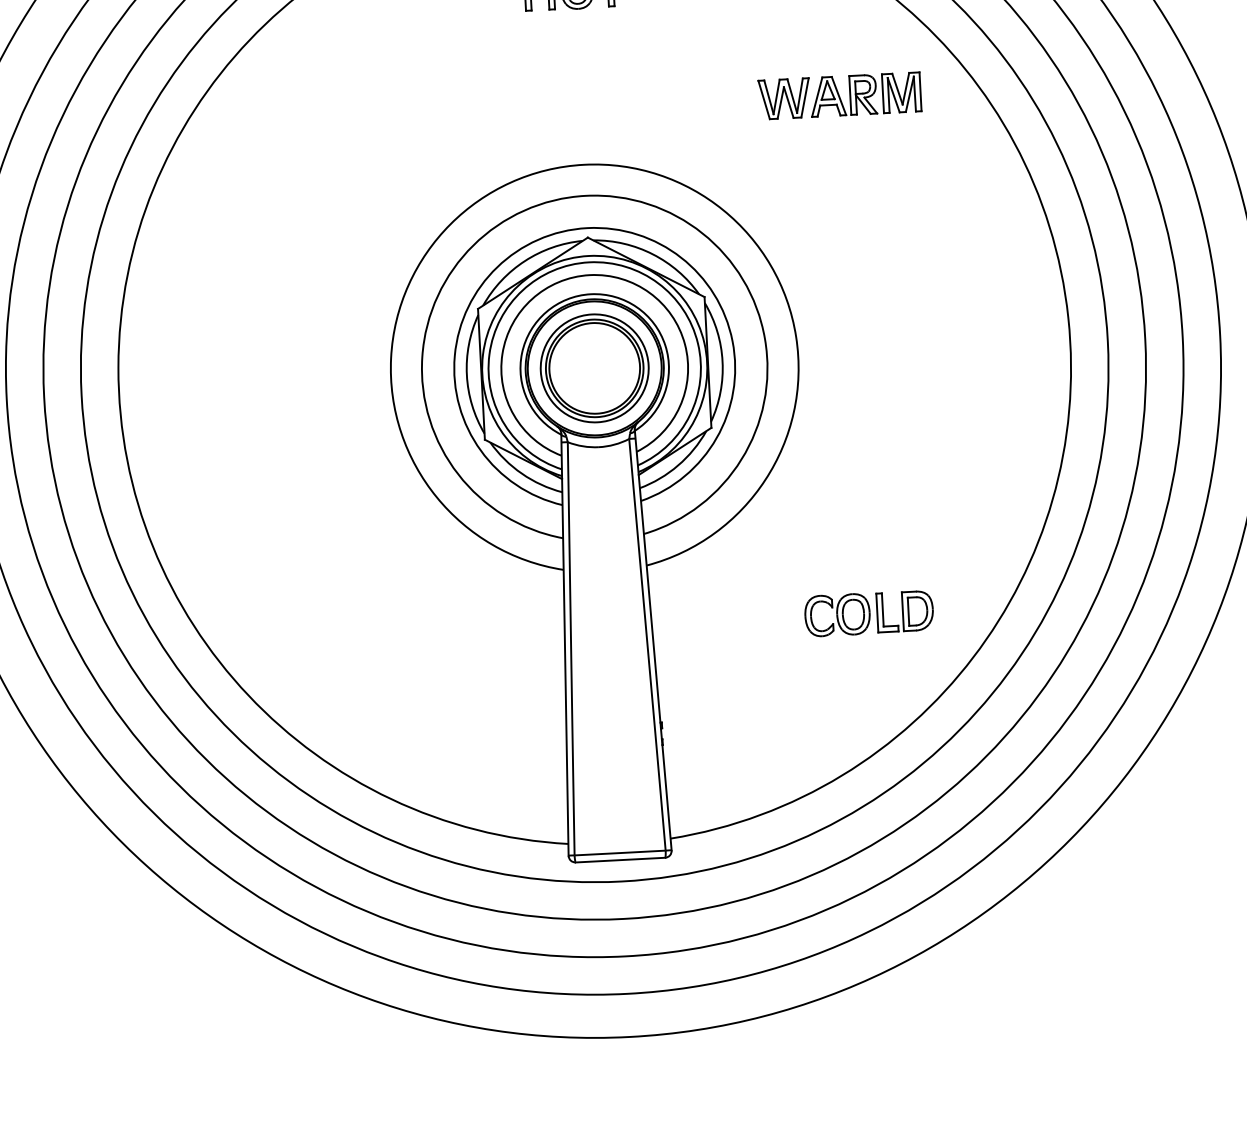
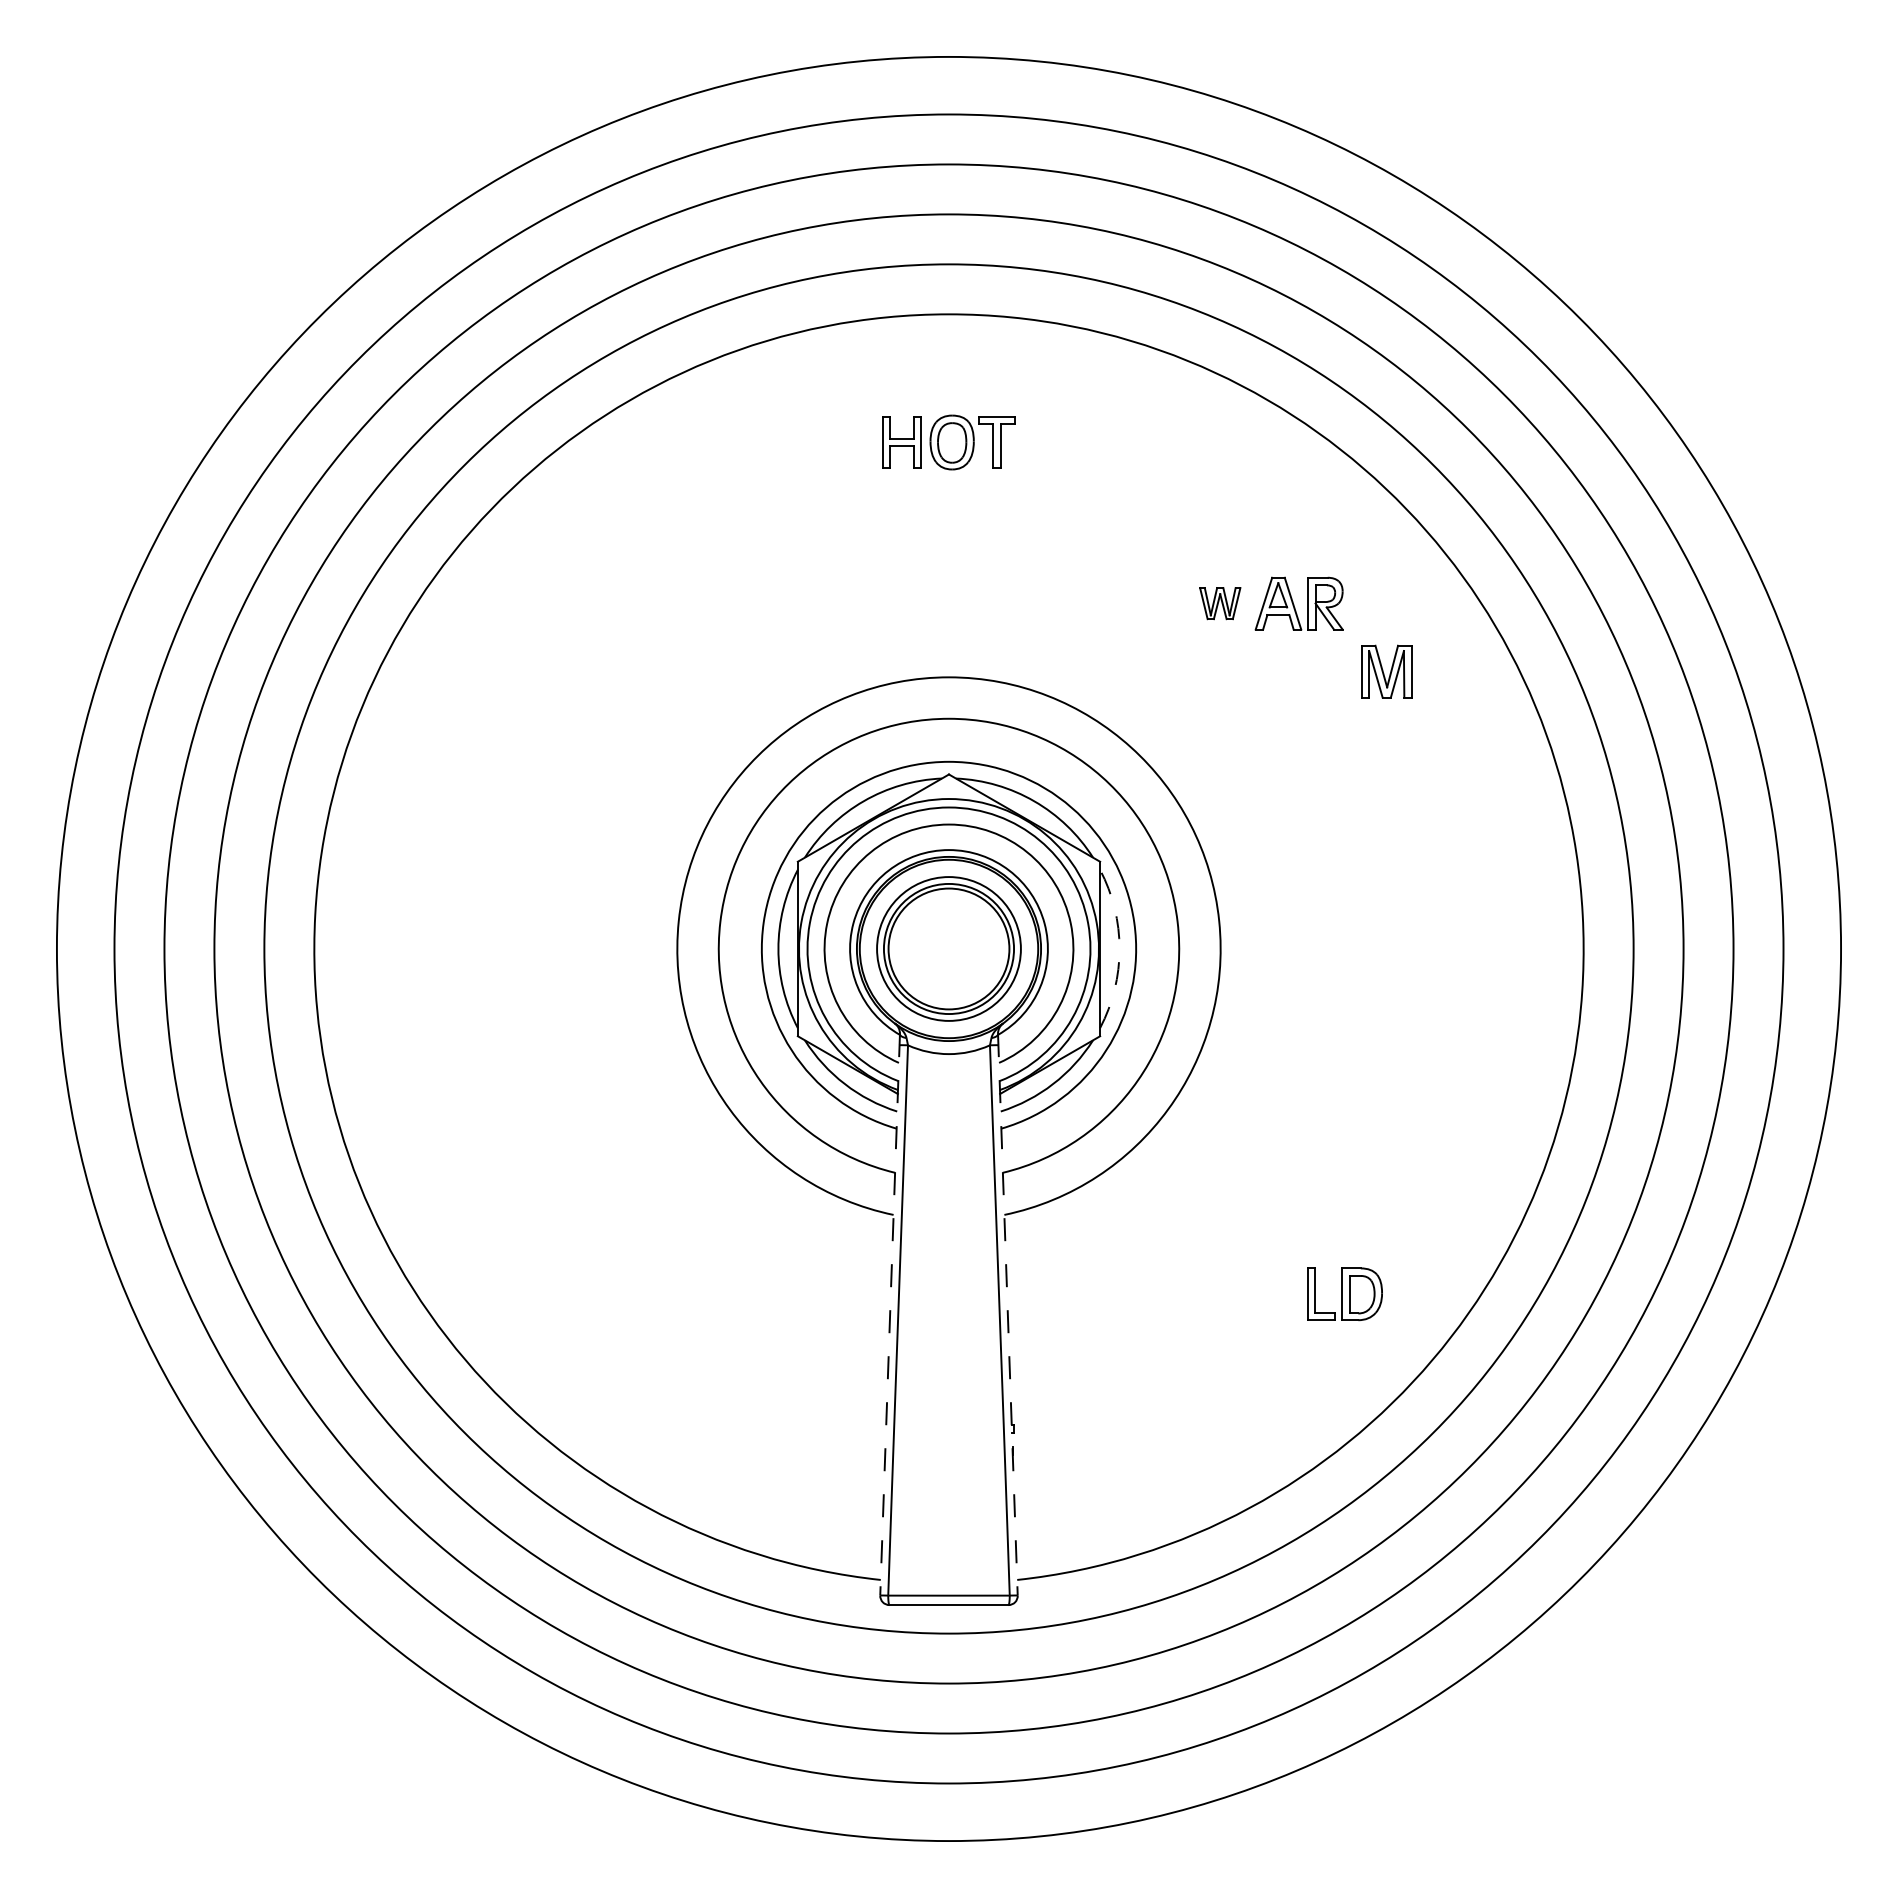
part: (901, 92) -> (1386, 671), moved
part: (783, 98) -> (1219, 603), size x0.6
arc: (722, 361) -> (1119, 948), solid -> dashed
part: (837, 615) -> (1254, 1294), removed
line: (652, 640) -> (1007, 1314), solid -> dashed
line: (565, 644) -> (890, 1314), solid -> dashed

